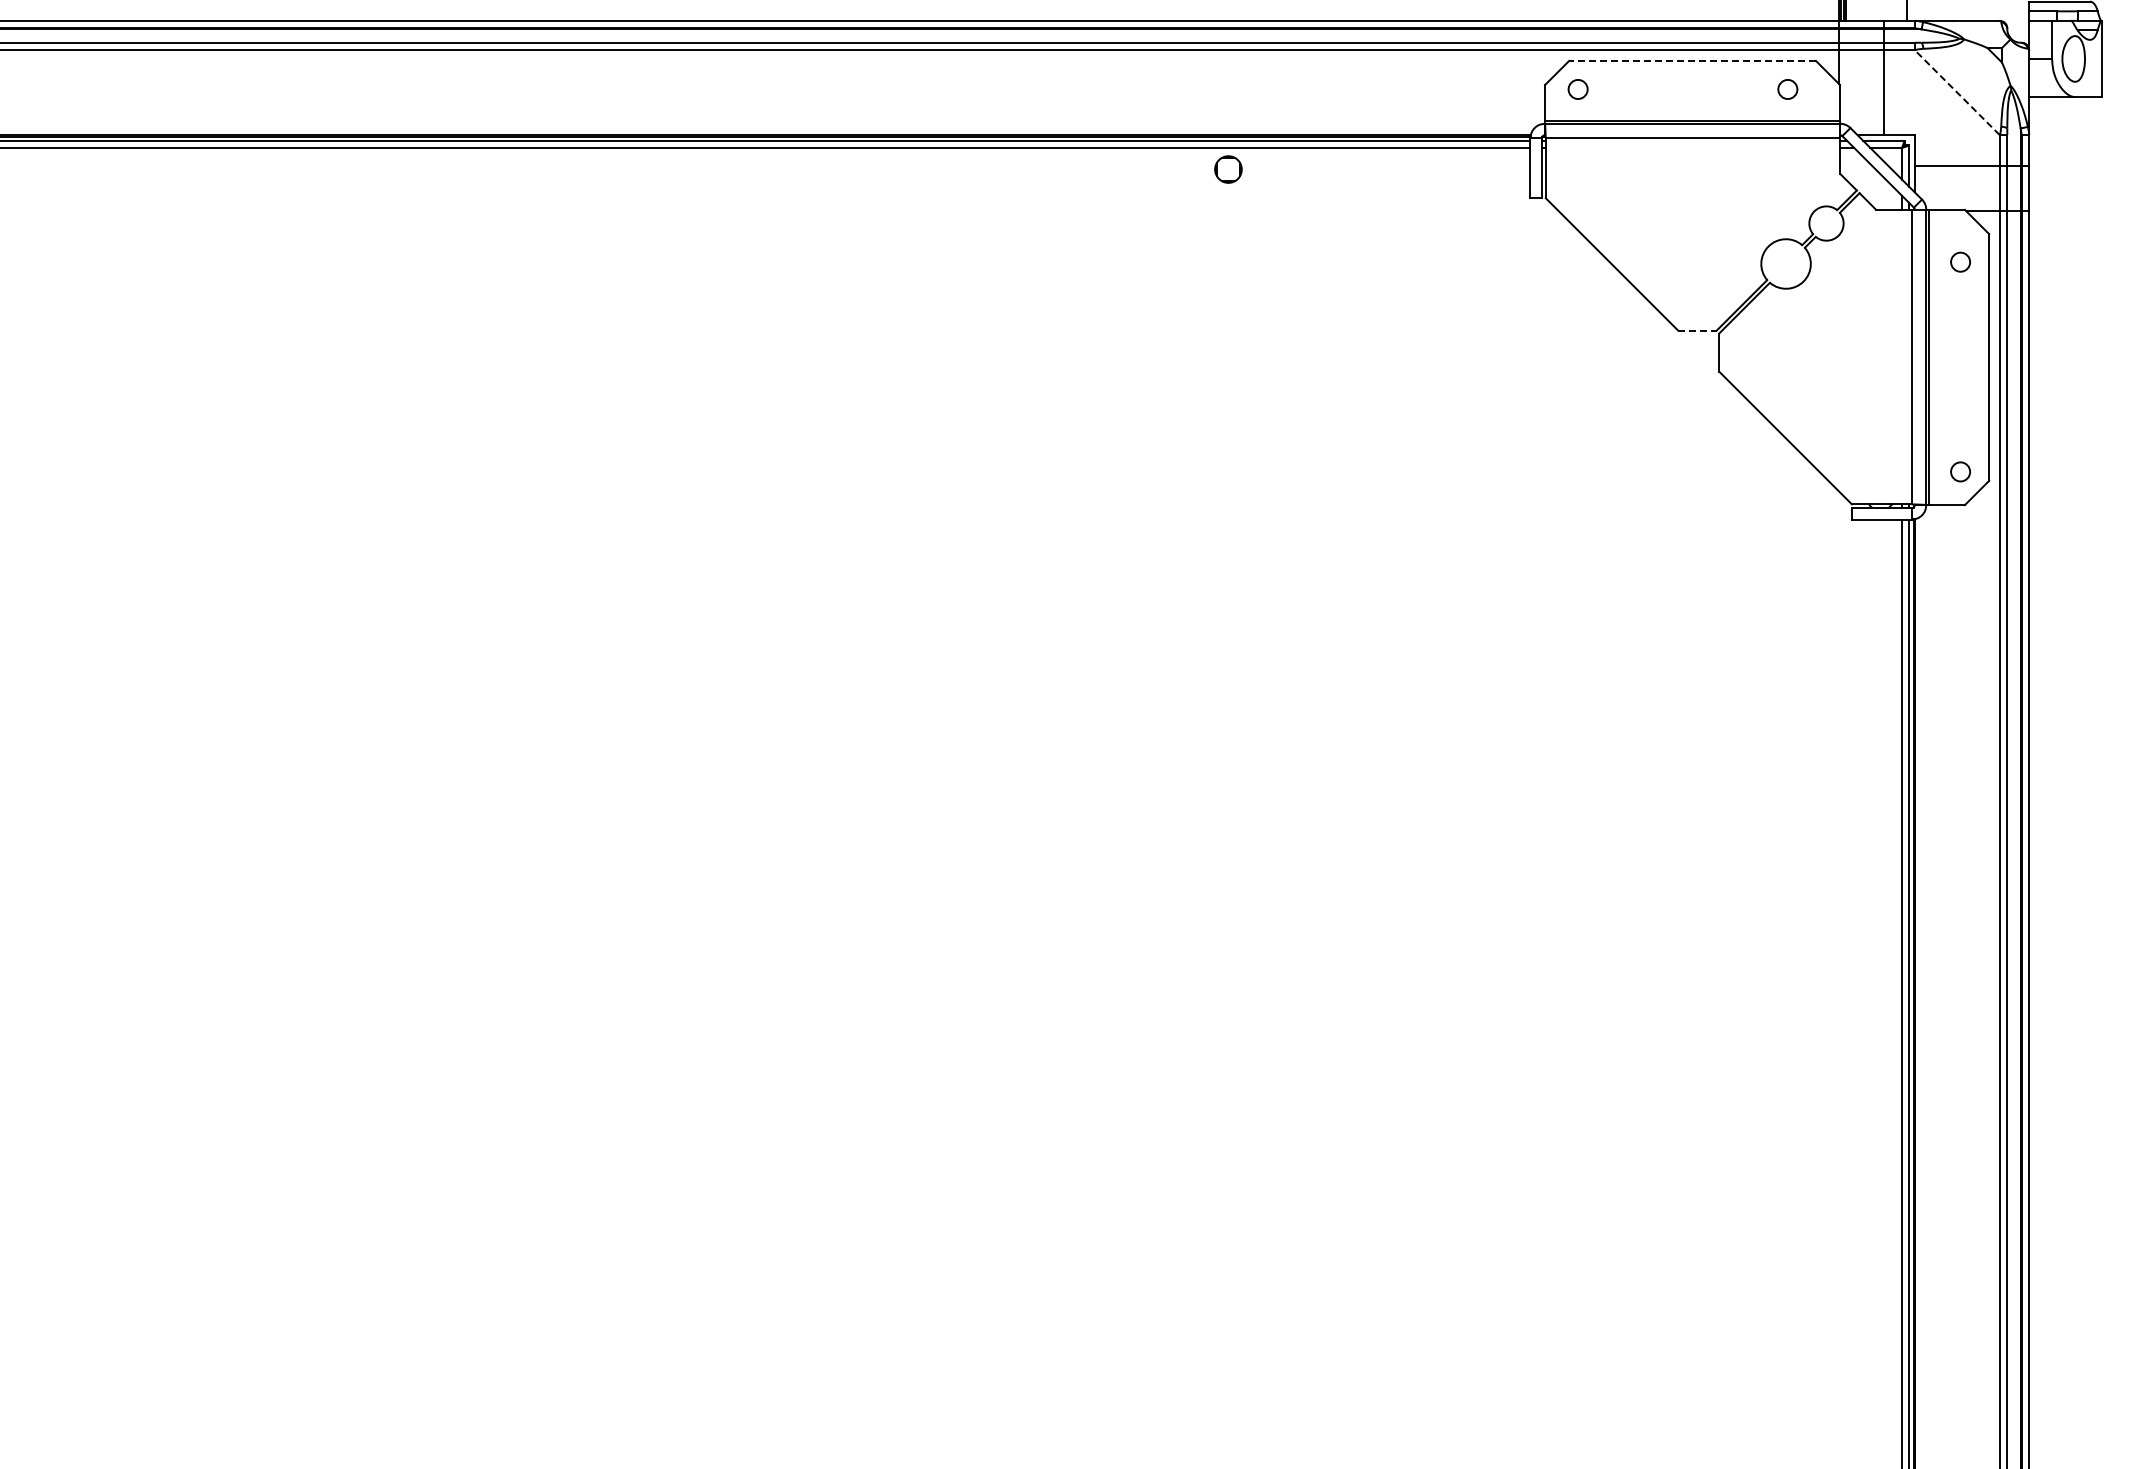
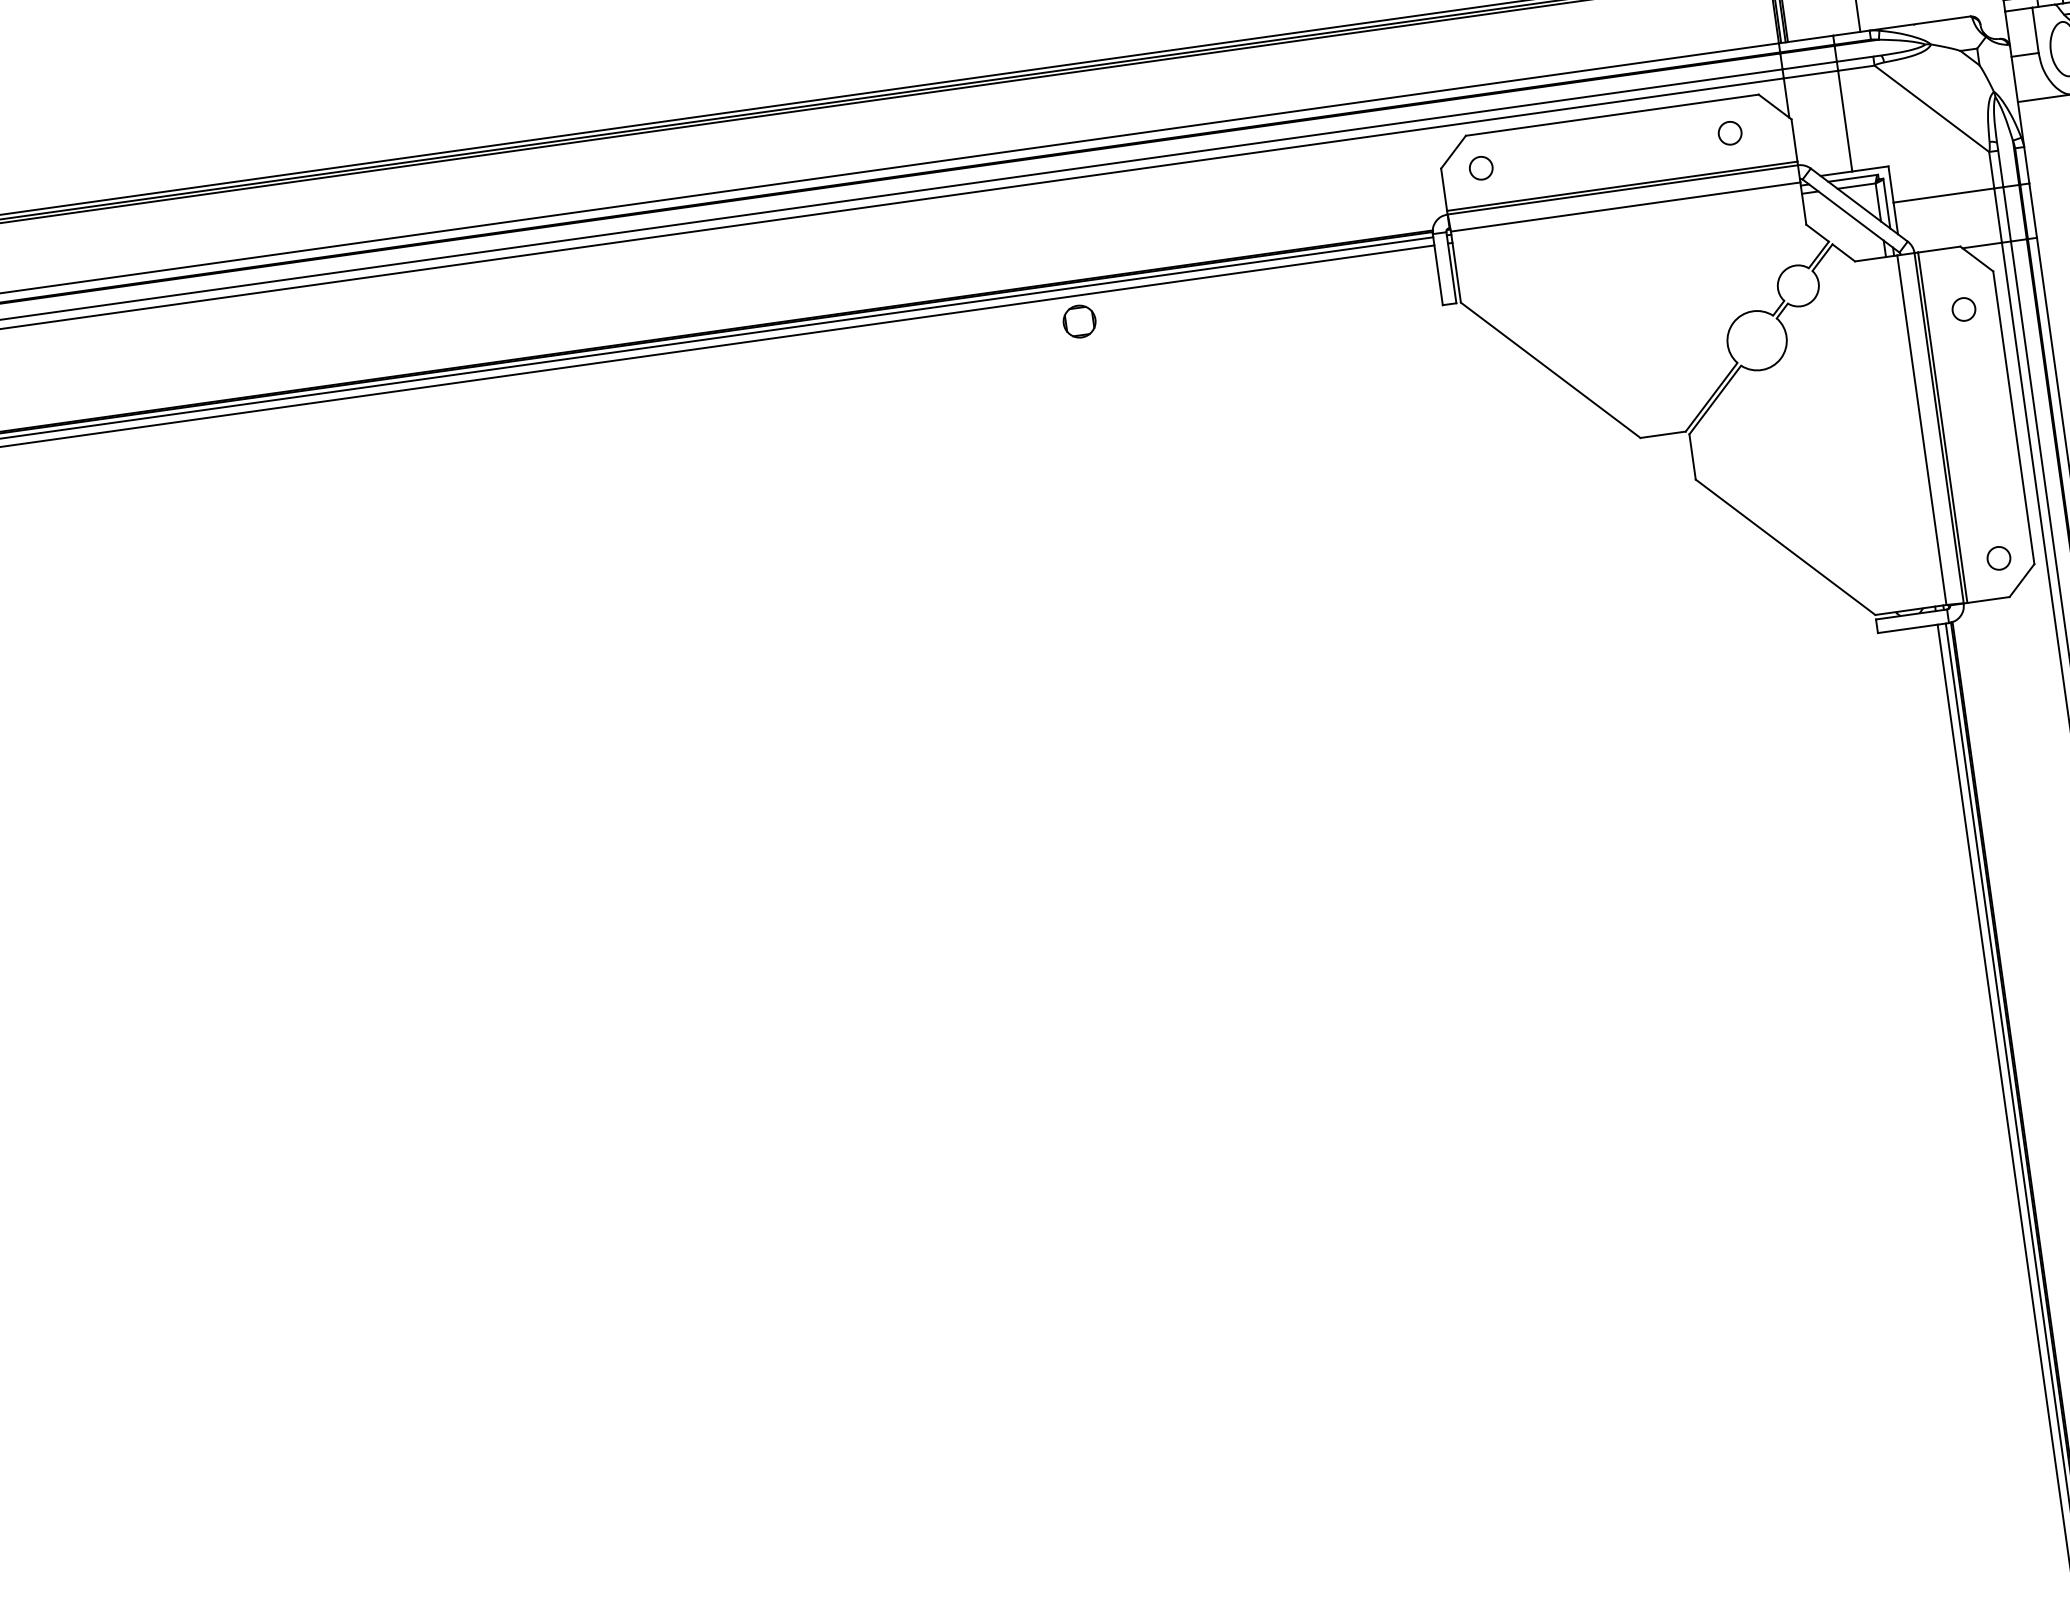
line: (1692, 60) -> (1612, 114), dashed -> solid
line: (1957, 92) -> (1931, 108), dashed -> solid
line: (1697, 330) -> (1663, 434), dashed -> solid

